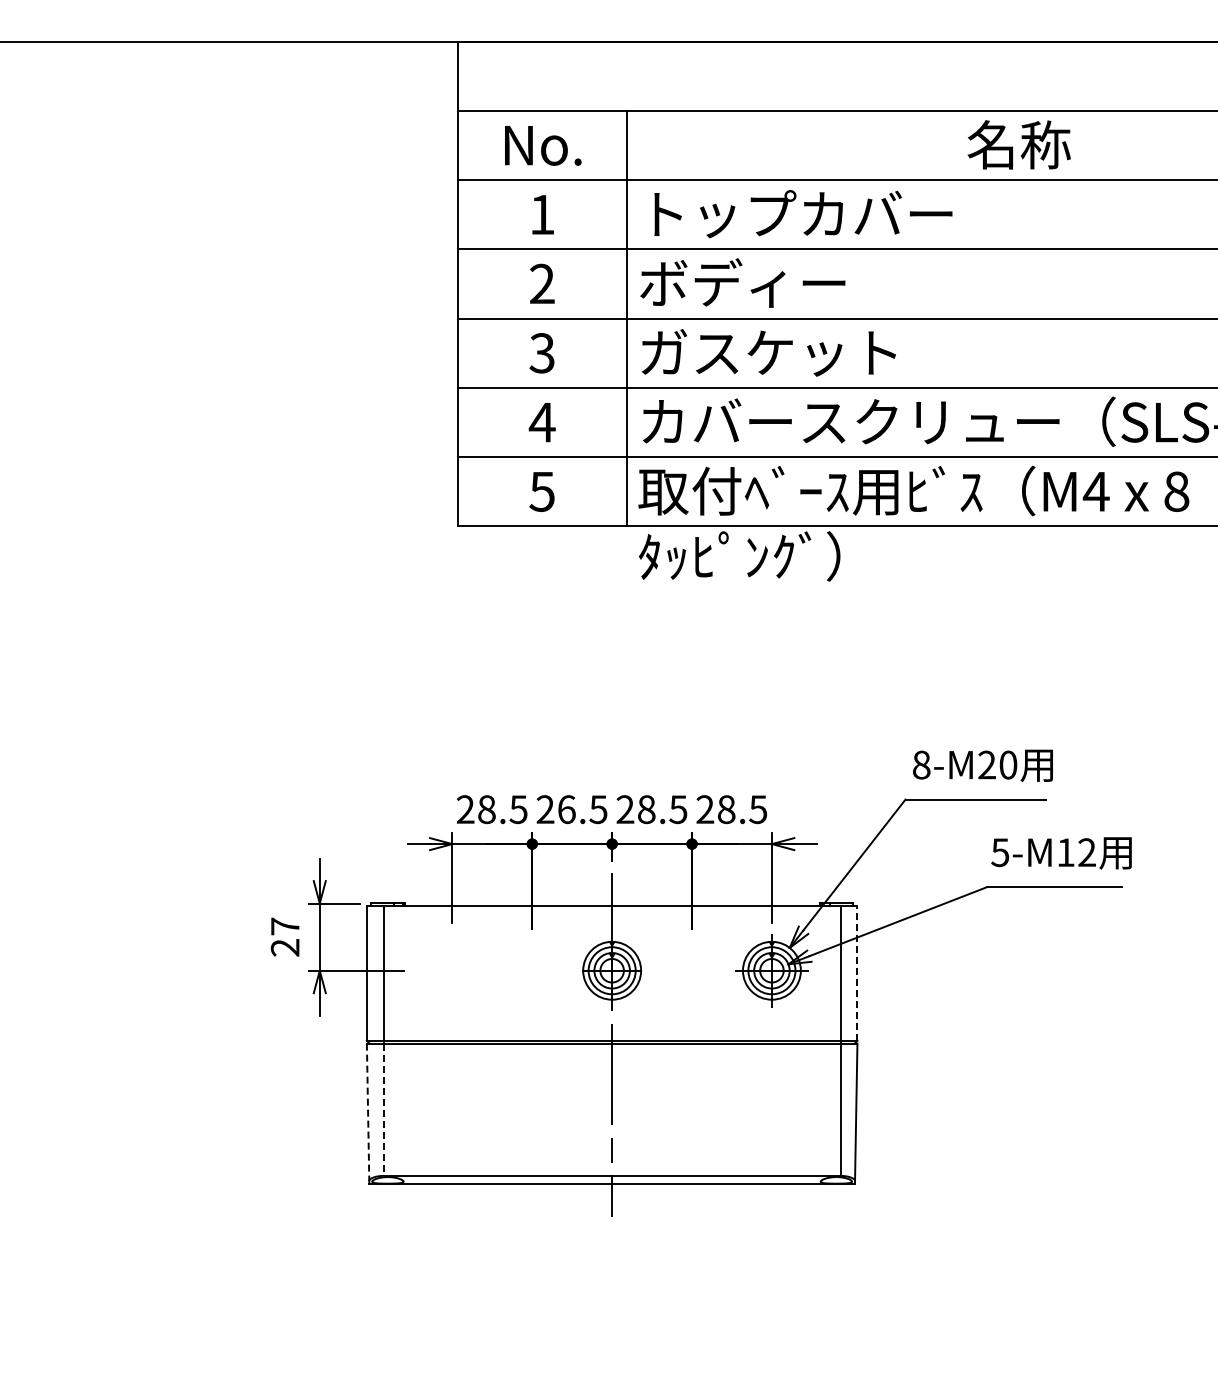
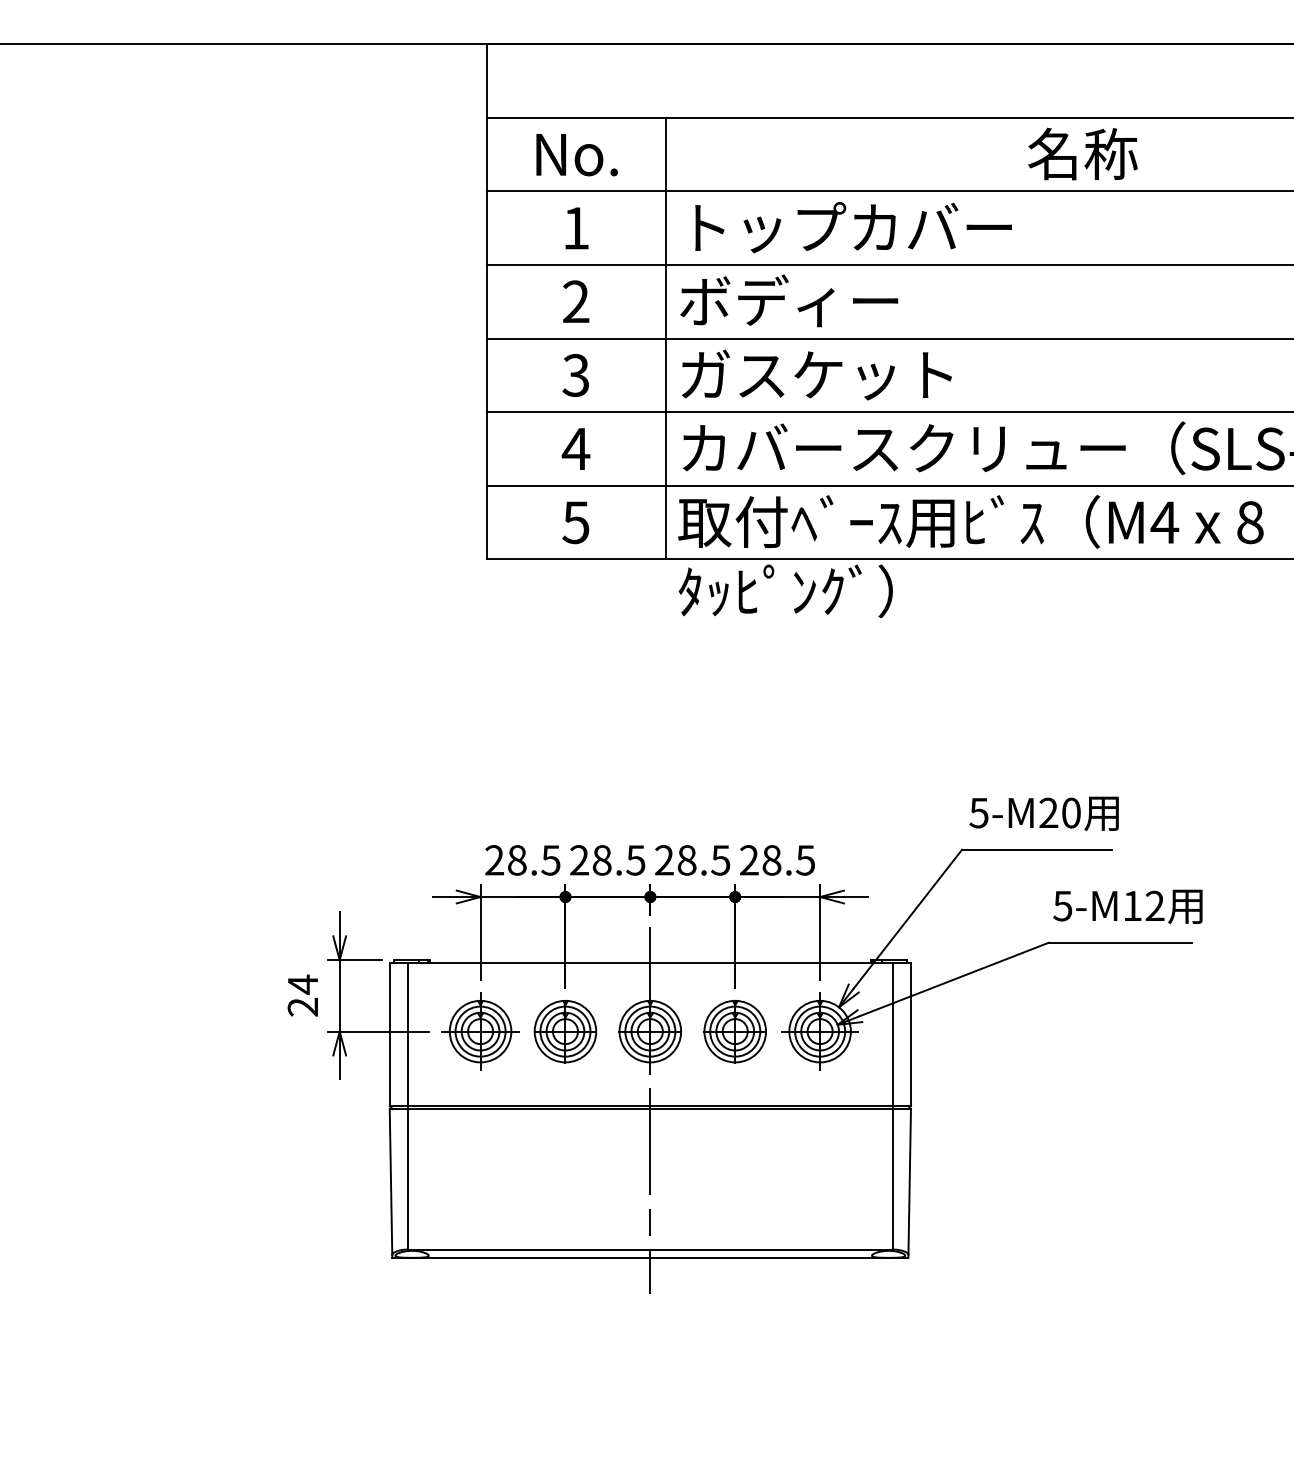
text: (921, 764) -> (979, 812), 8-M20 -> 5-M20
text: (566, 809) -> (601, 860), 26.5 -> 28.5
text: (285, 926) -> (303, 984), 27 -> 24
part: (451, 970) -> (479, 1031), added
part: (532, 970) -> (565, 1031), added
part: (691, 970) -> (734, 1031), added
line: (857, 973) -> (911, 1034), dashed -> solid
line: (383, 1110) -> (407, 1180), dashed -> solid
line: (368, 1112) -> (391, 1182), dashed -> solid

